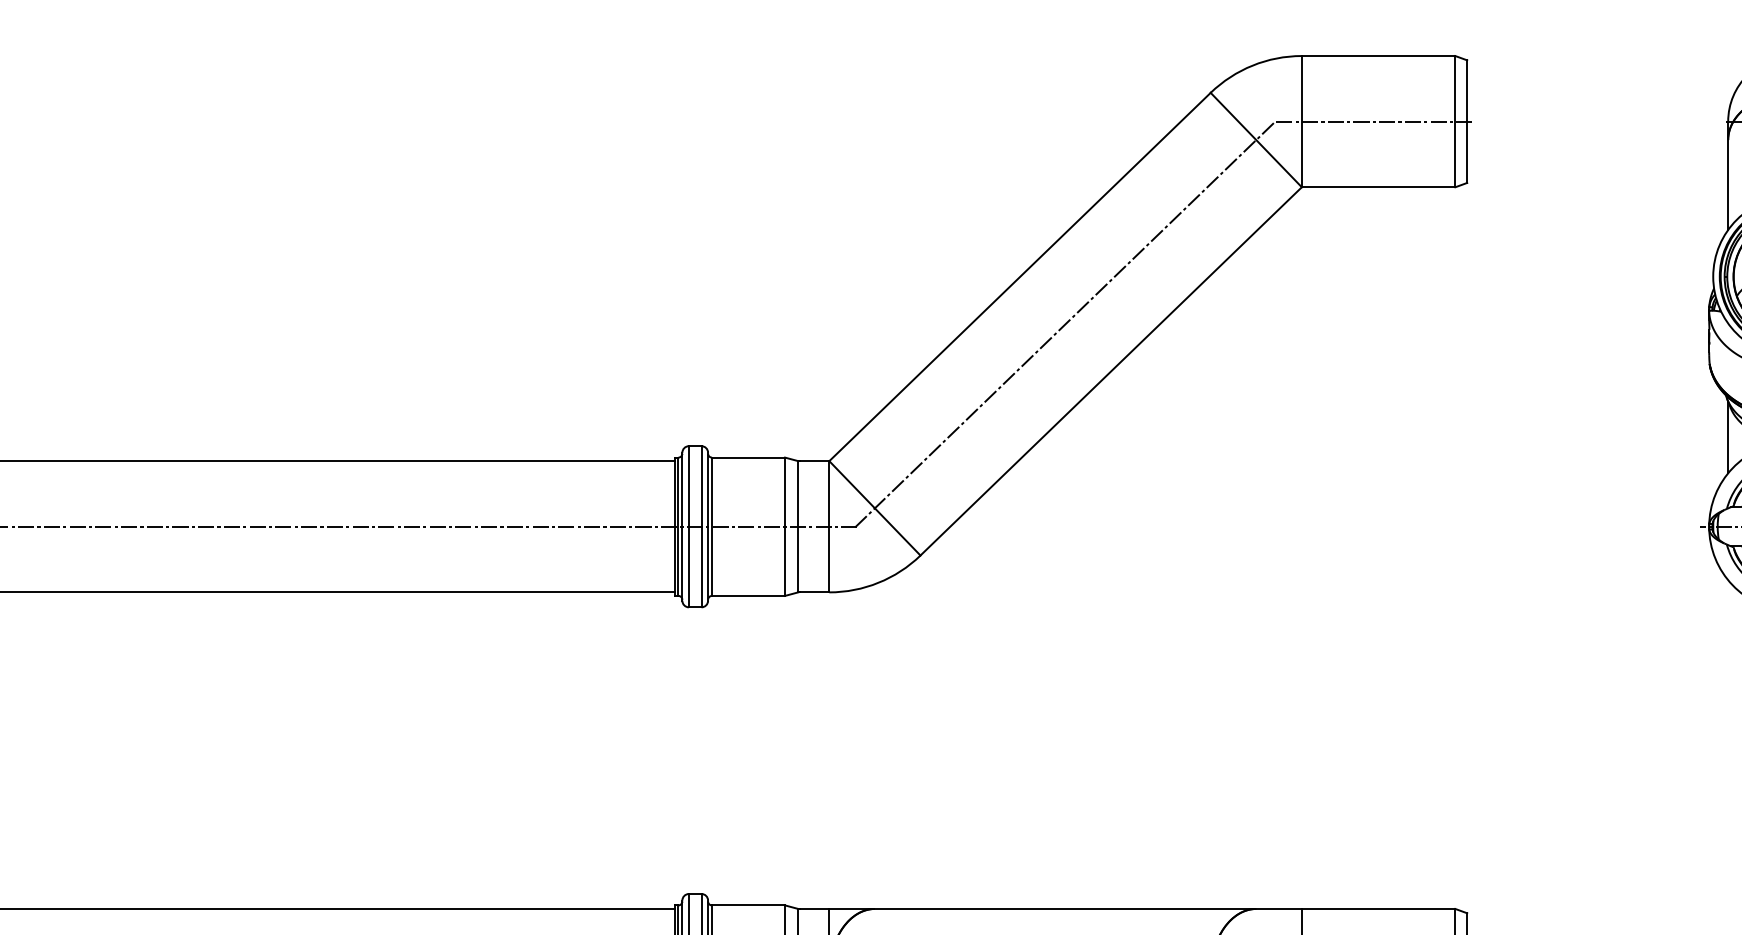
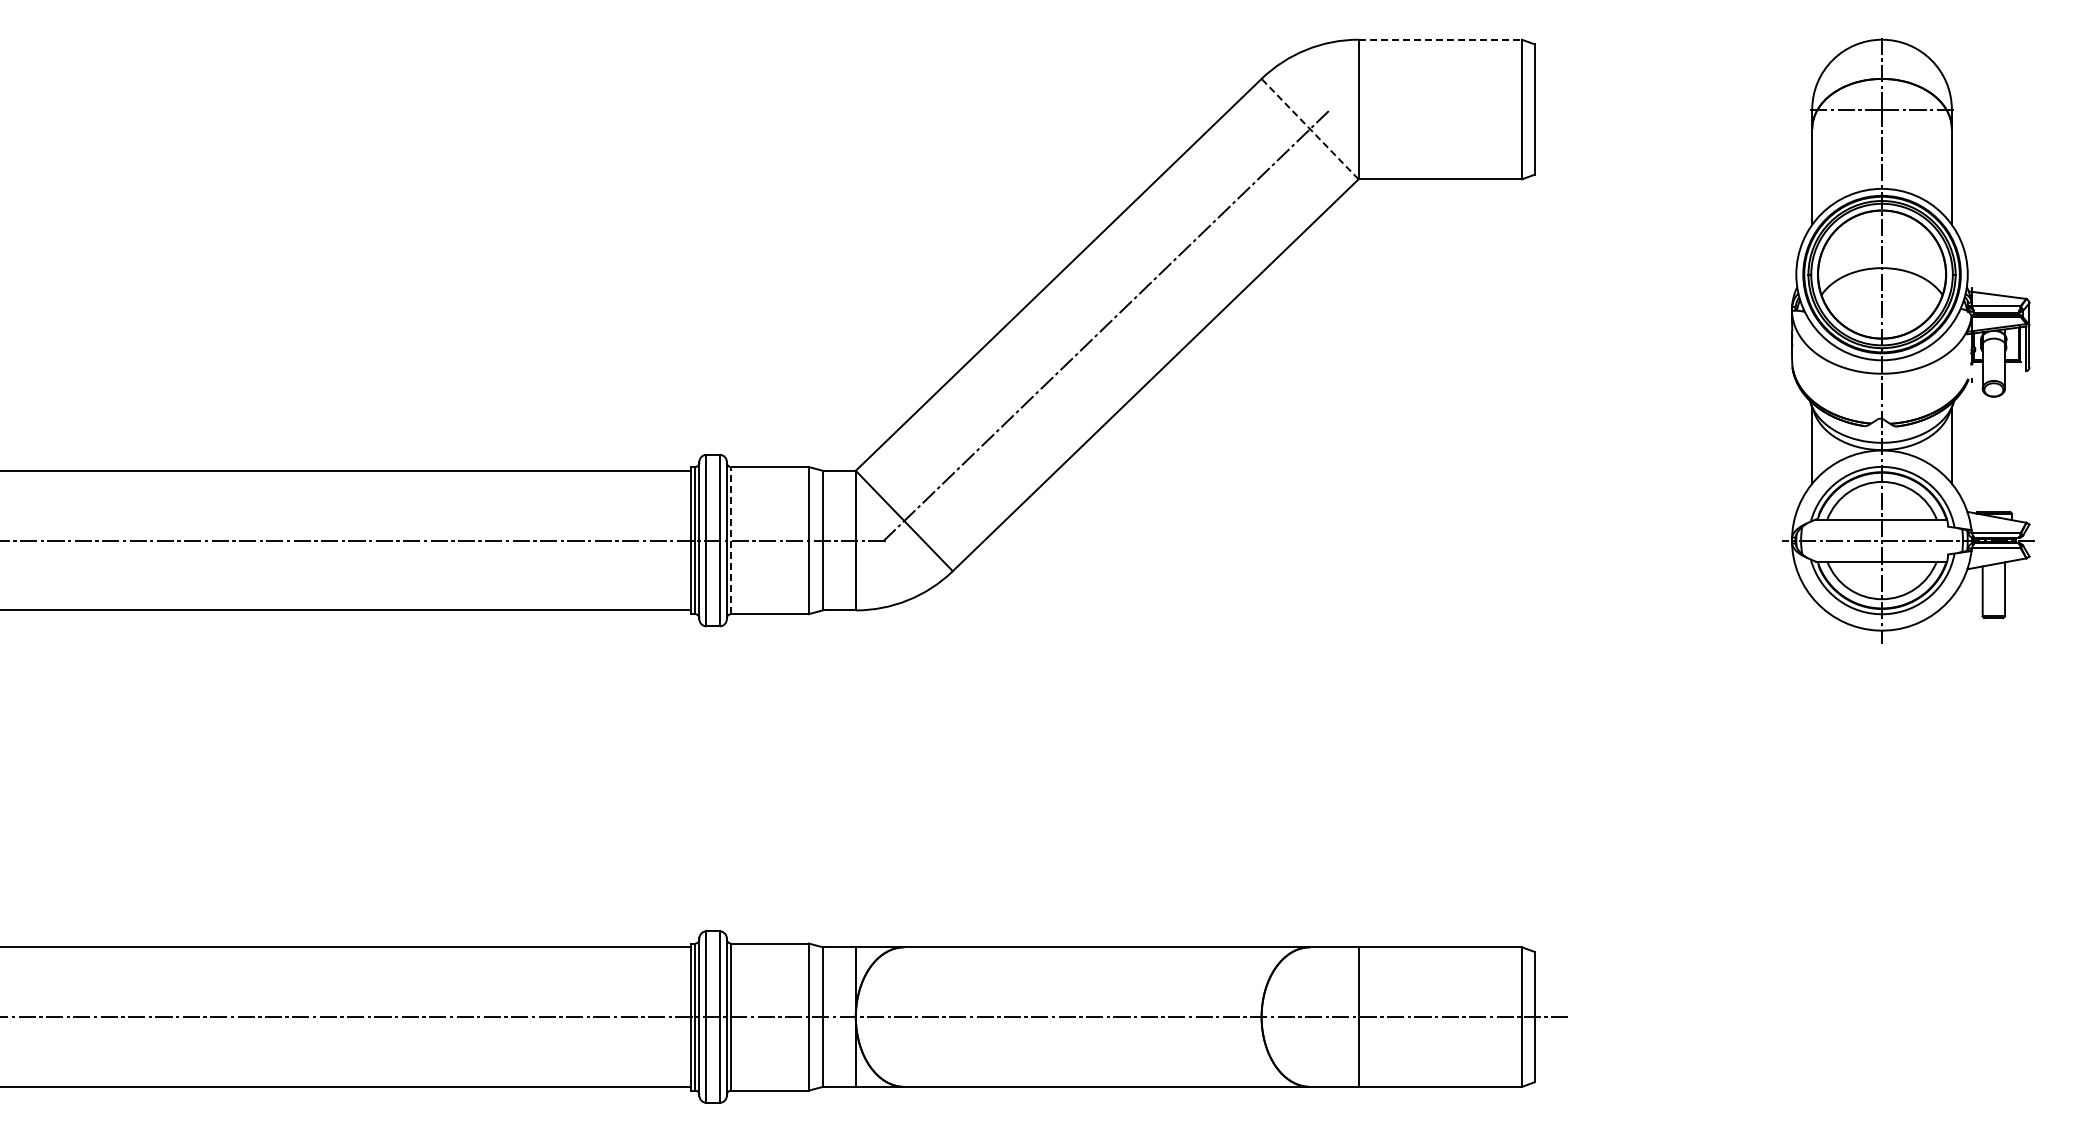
line: (1378, 55) -> (1440, 39), solid -> dashed
line: (1374, 121) -> (1435, 109), removed
line: (1256, 140) -> (1310, 129), solid -> dashed
line: (712, 526) -> (731, 540), solid -> dashed

